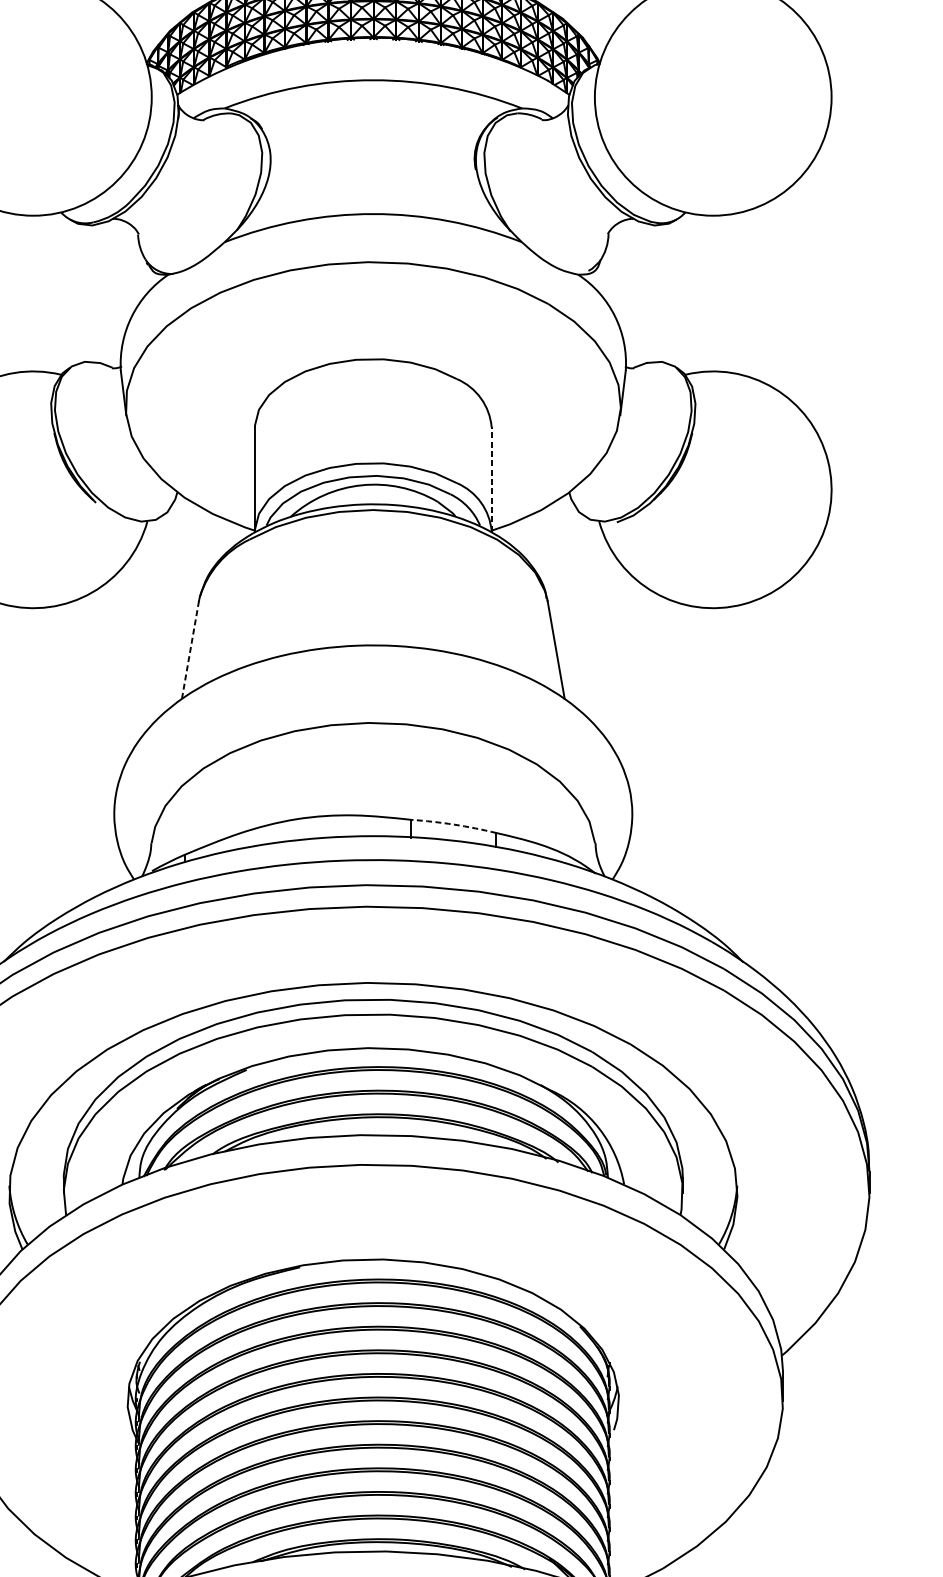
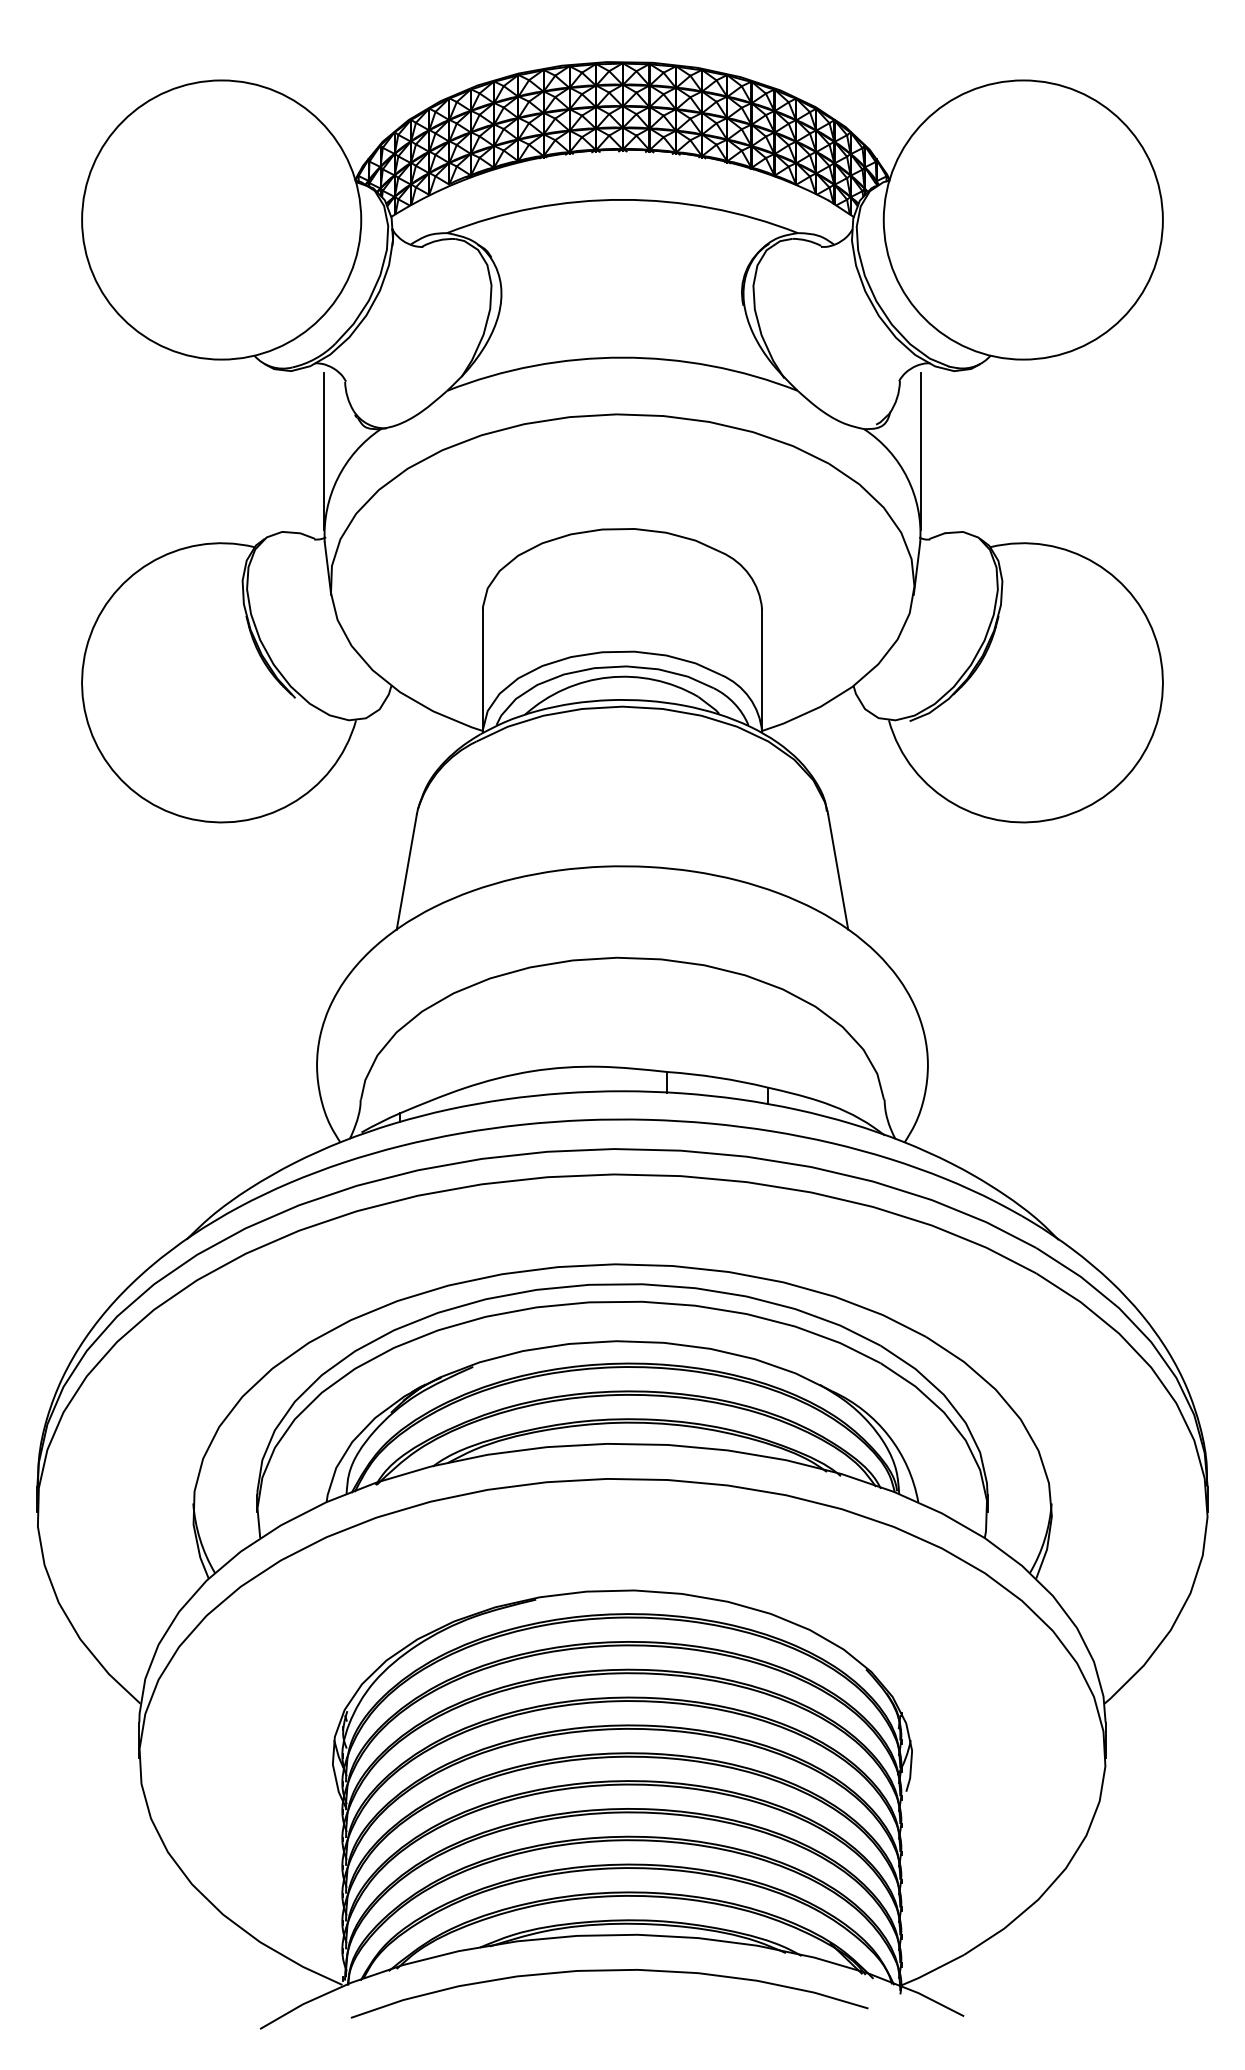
line: (120, 293) -> (324, 451), added
line: (626, 293) -> (920, 451), added
line: (492, 479) -> (762, 670), dashed -> solid
line: (190, 649) -> (406, 871), dashed -> solid
arc: (453, 824) -> (717, 1077), dashed -> solid

